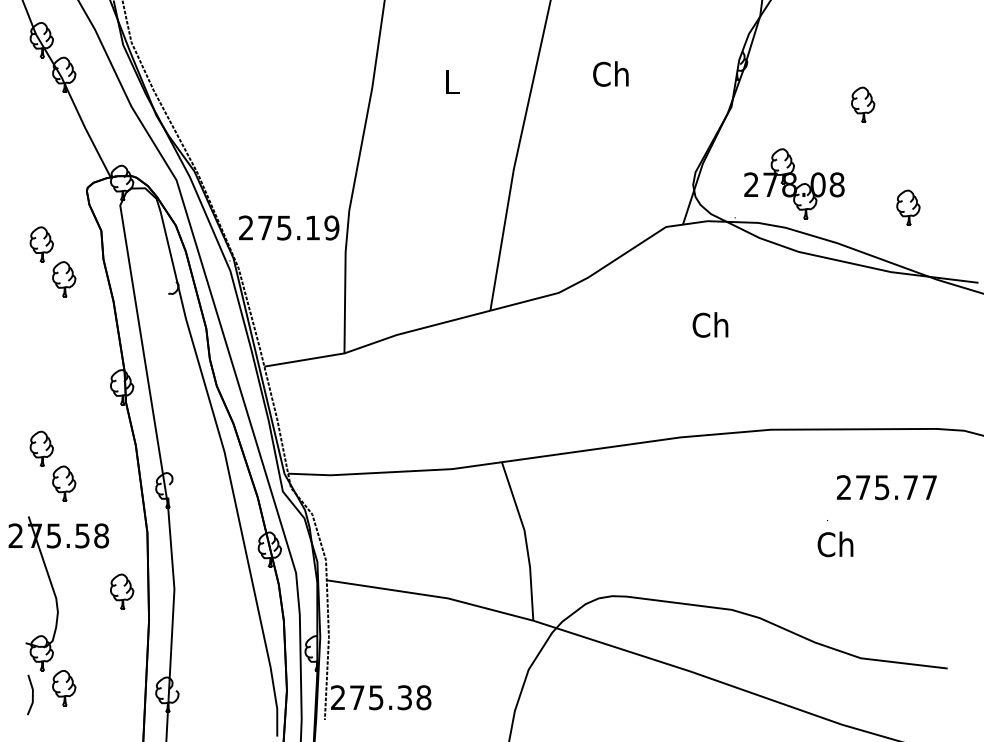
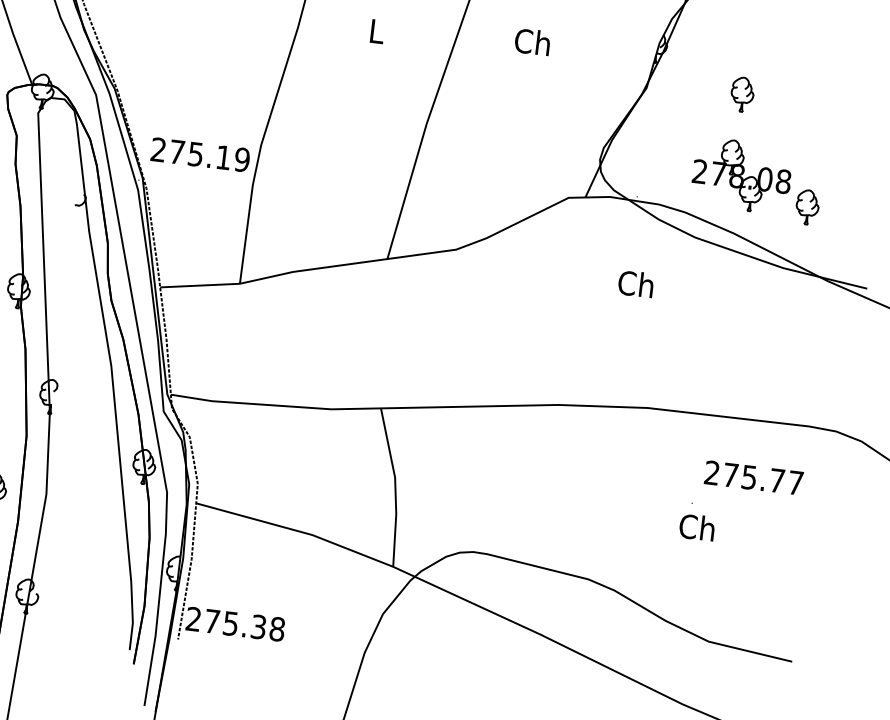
part: (863, 104) -> (742, 94), moved
part: (794, 183) -> (742, 175), moved
text: (710, 324) -> (636, 283), moved

